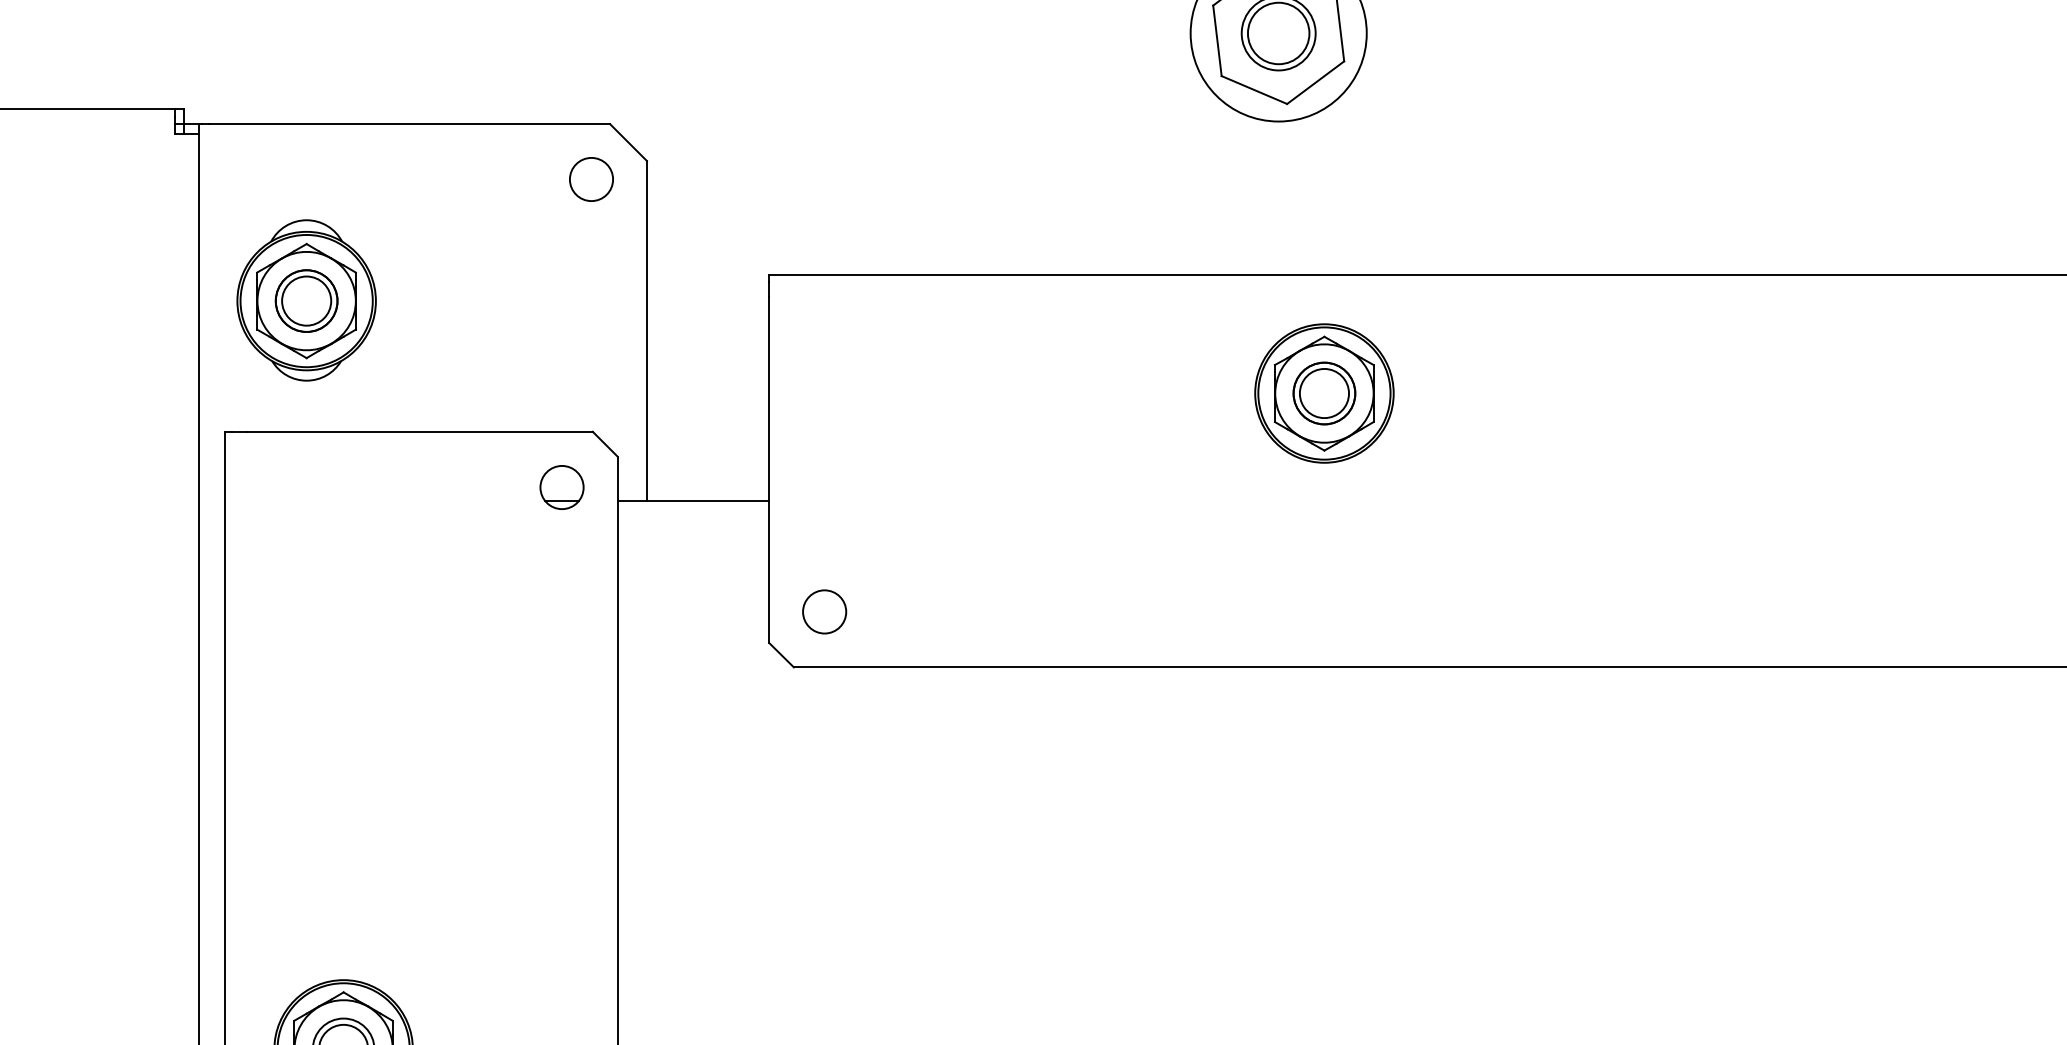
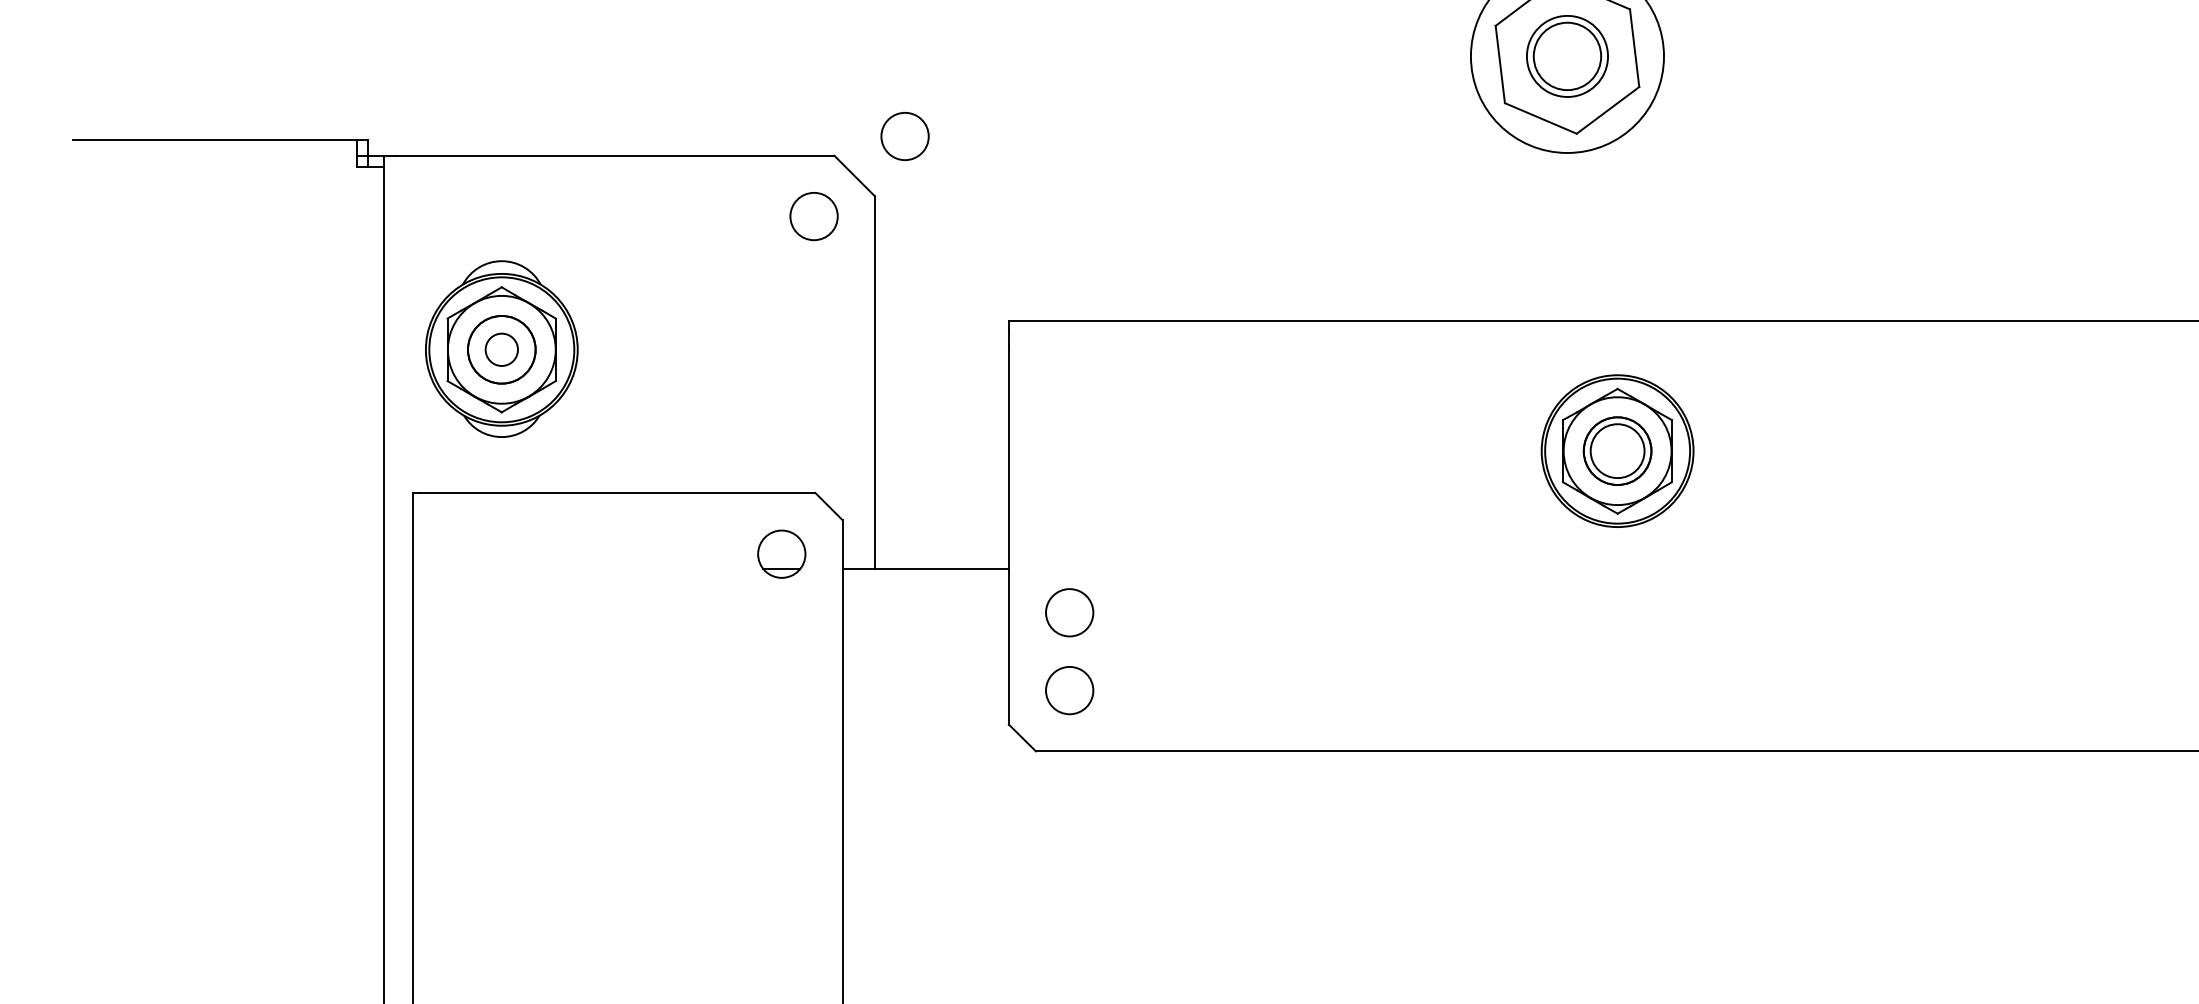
circle: (674, 106) -> (905, 136), added
circle: (306, 300) -> (501, 349), size x0.6
circle: (824, 540) -> (1069, 612), added

